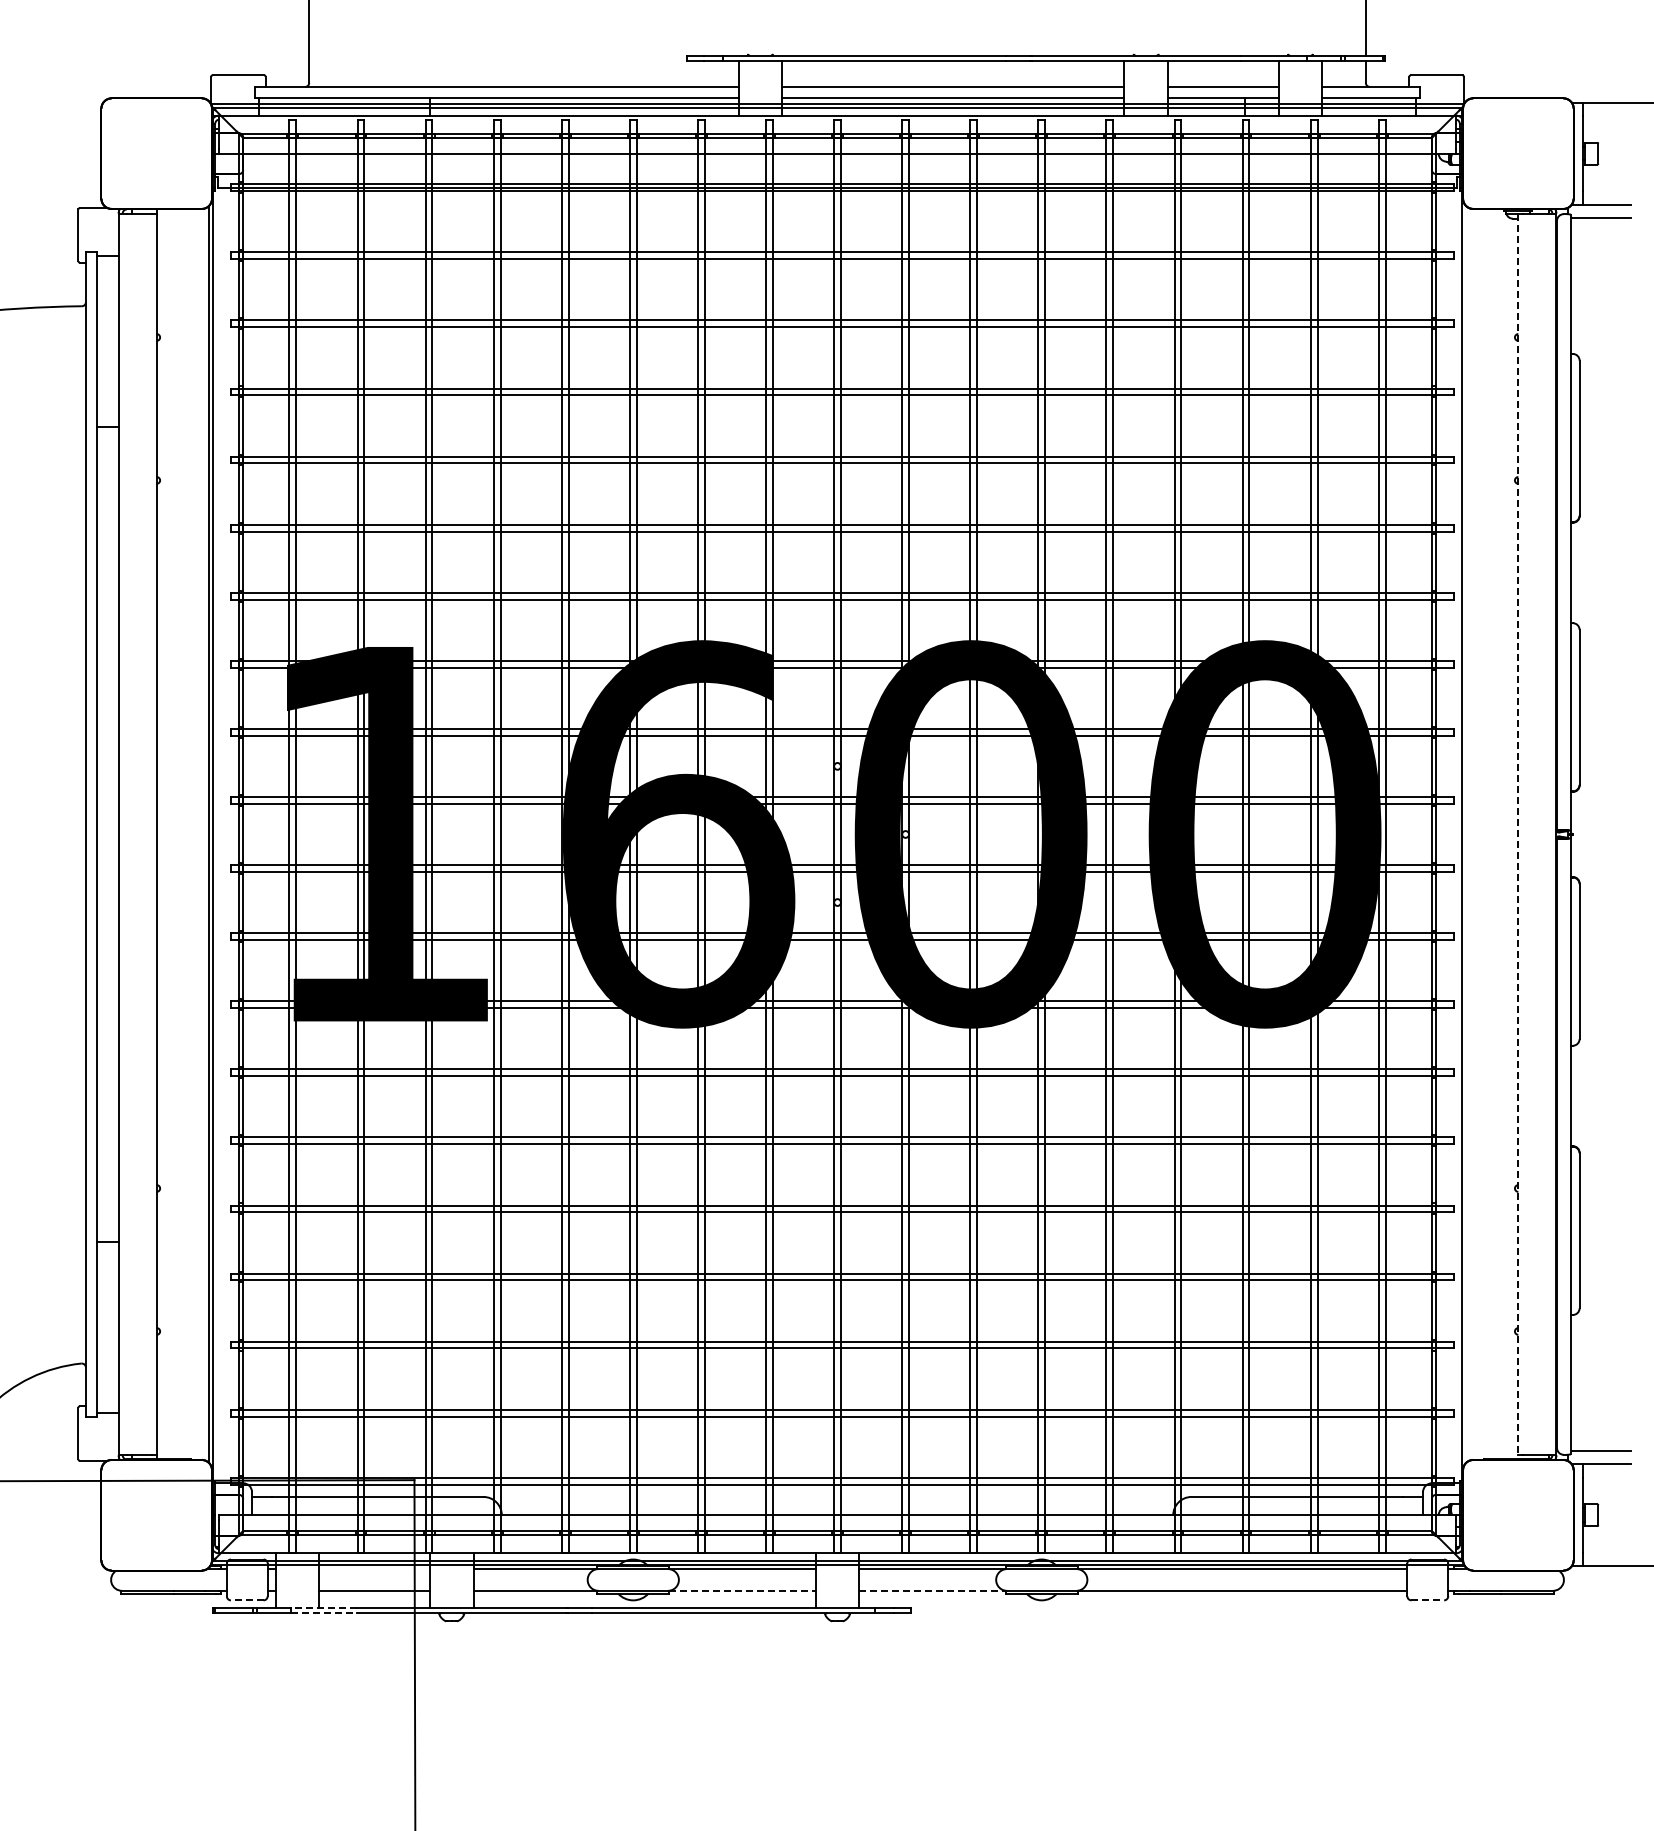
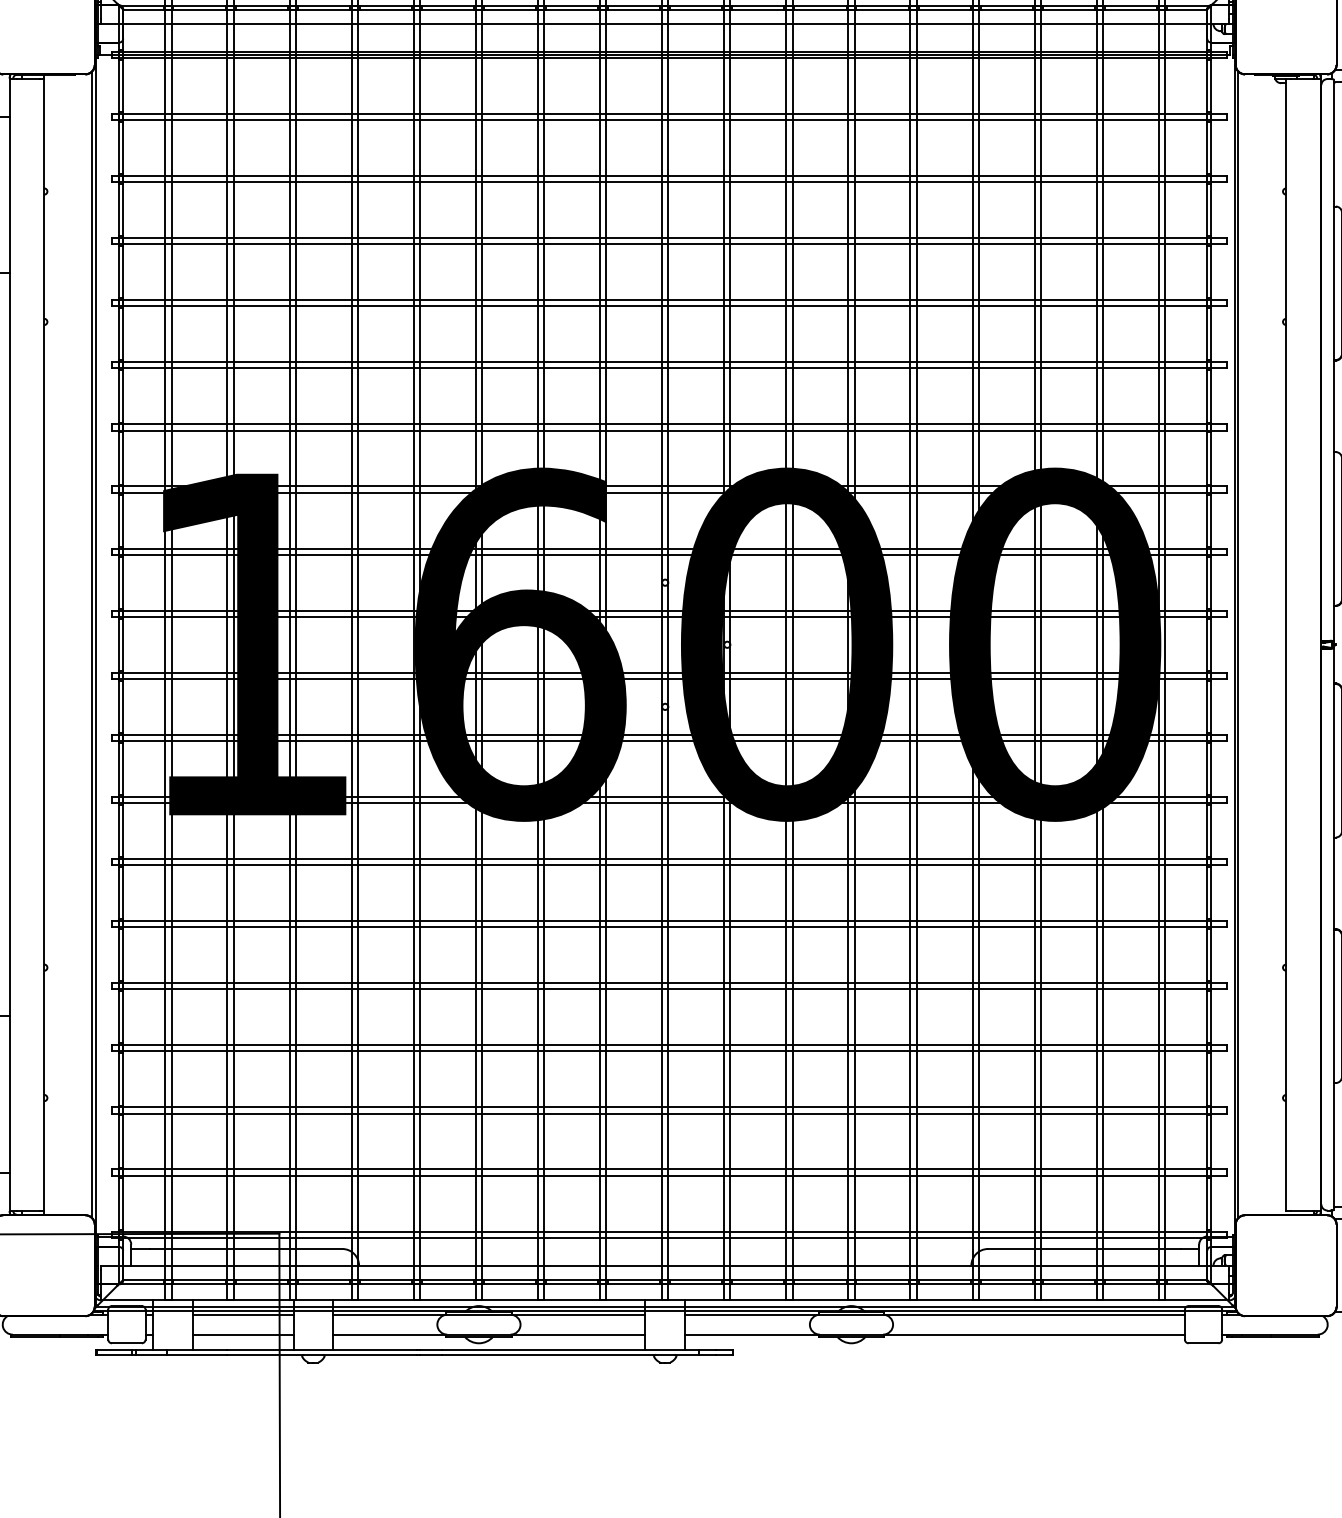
line: (1465, 834) -> (1237, 644), added
line: (1518, 834) -> (1286, 644), dashed -> solid
line: (374, 1569) -> (242, 1315), added
line: (743, 1590) -> (579, 1334), dashed -> solid
line: (933, 1590) -> (752, 1334), dashed -> solid
line: (246, 1600) -> (126, 1343), dashed -> solid
line: (1428, 1600) -> (1204, 1343), dashed -> solid
line: (324, 1607) -> (197, 1349), dashed -> solid
line: (324, 1613) -> (197, 1355), dashed -> solid

